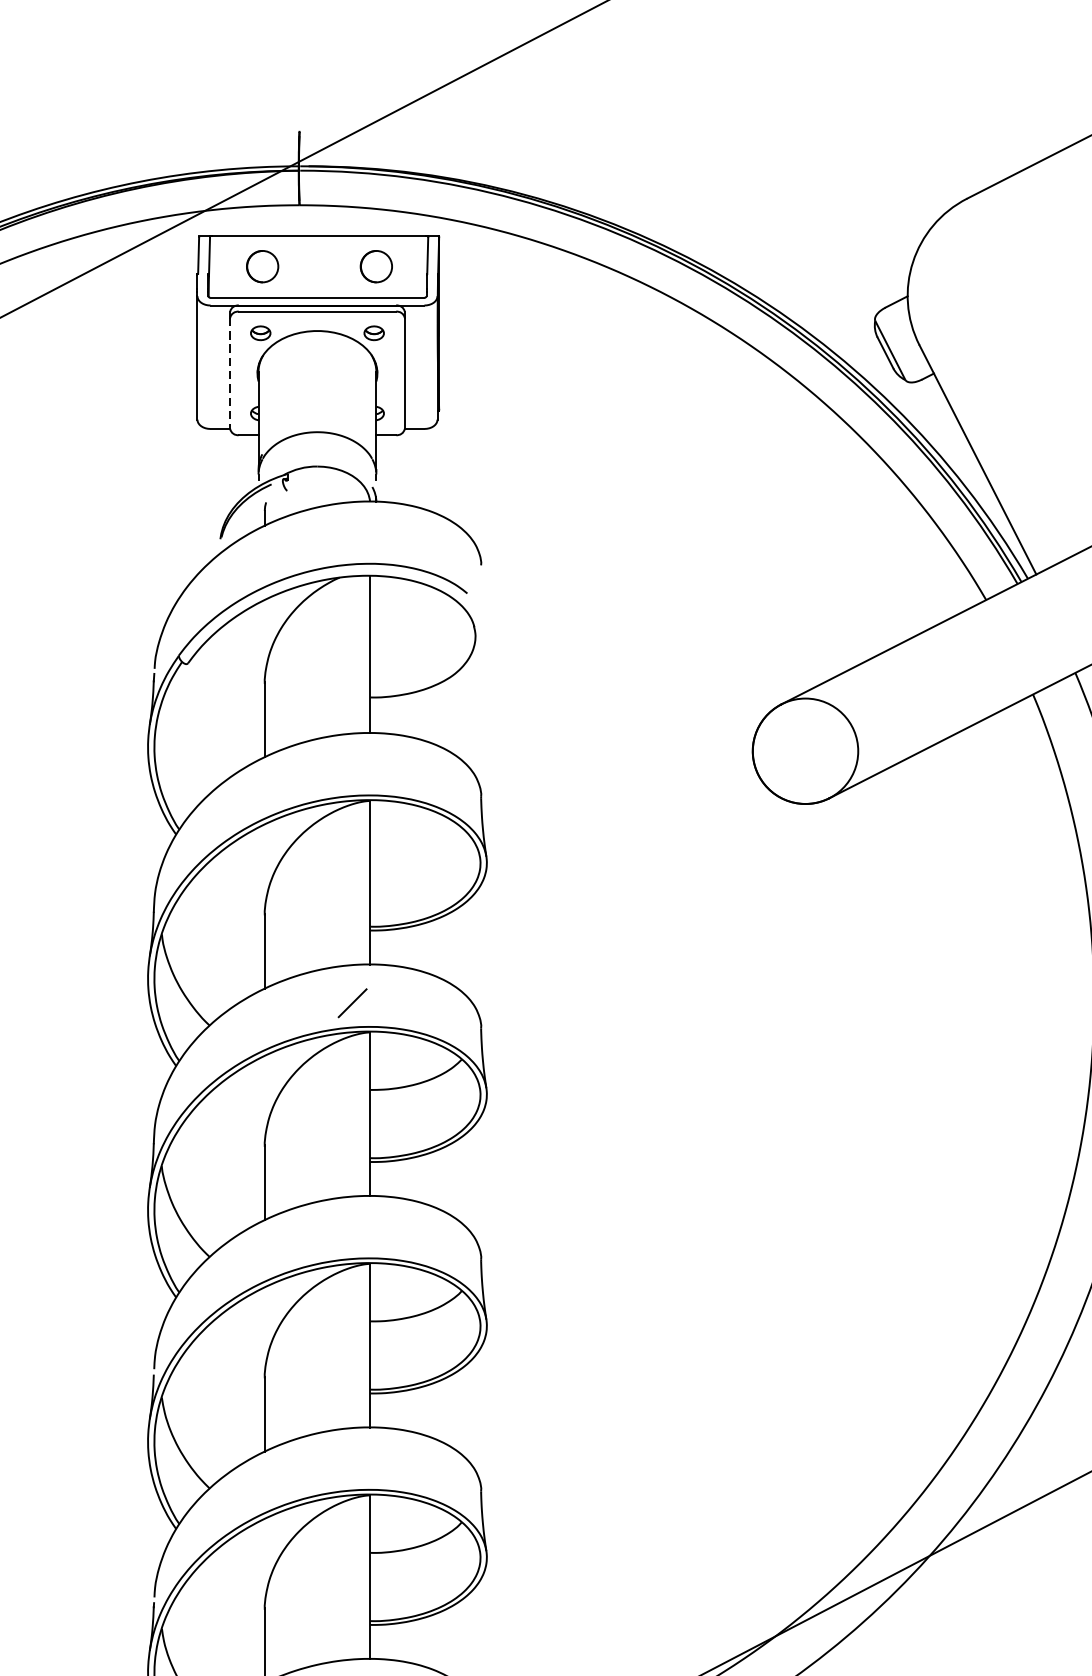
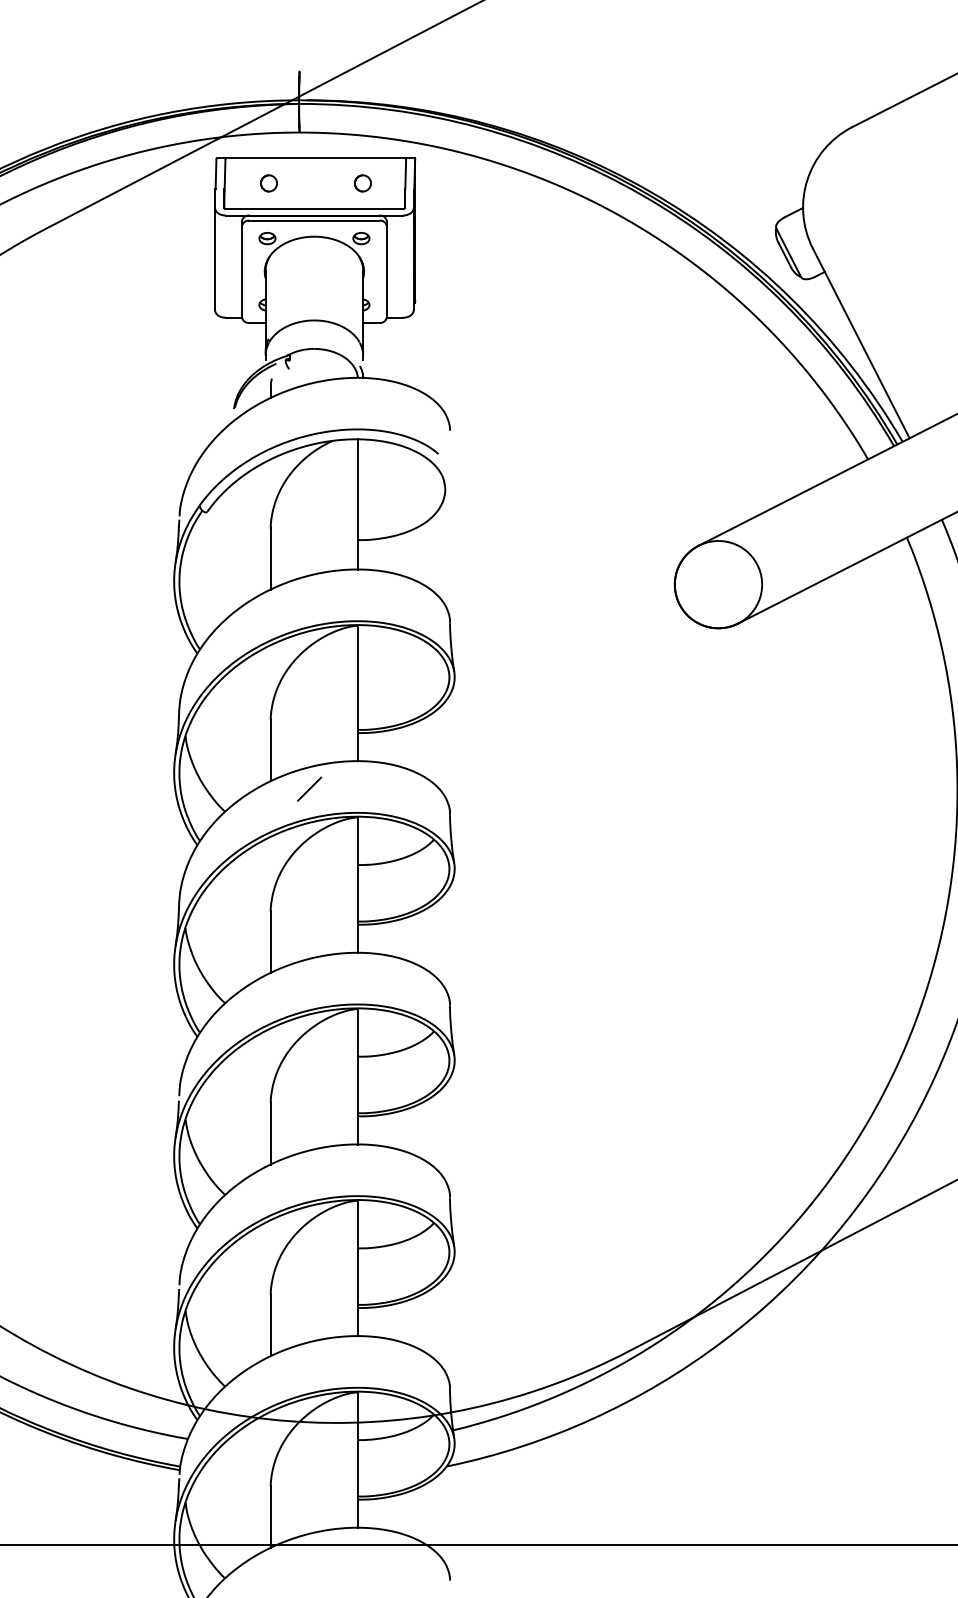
circle: (262, 266) -> (268, 183), size x0.62
circle: (375, 266) -> (362, 183), size x0.62
line: (230, 373) -> (242, 271), dashed -> solid
line: (352, 1002) -> (309, 788), moved

